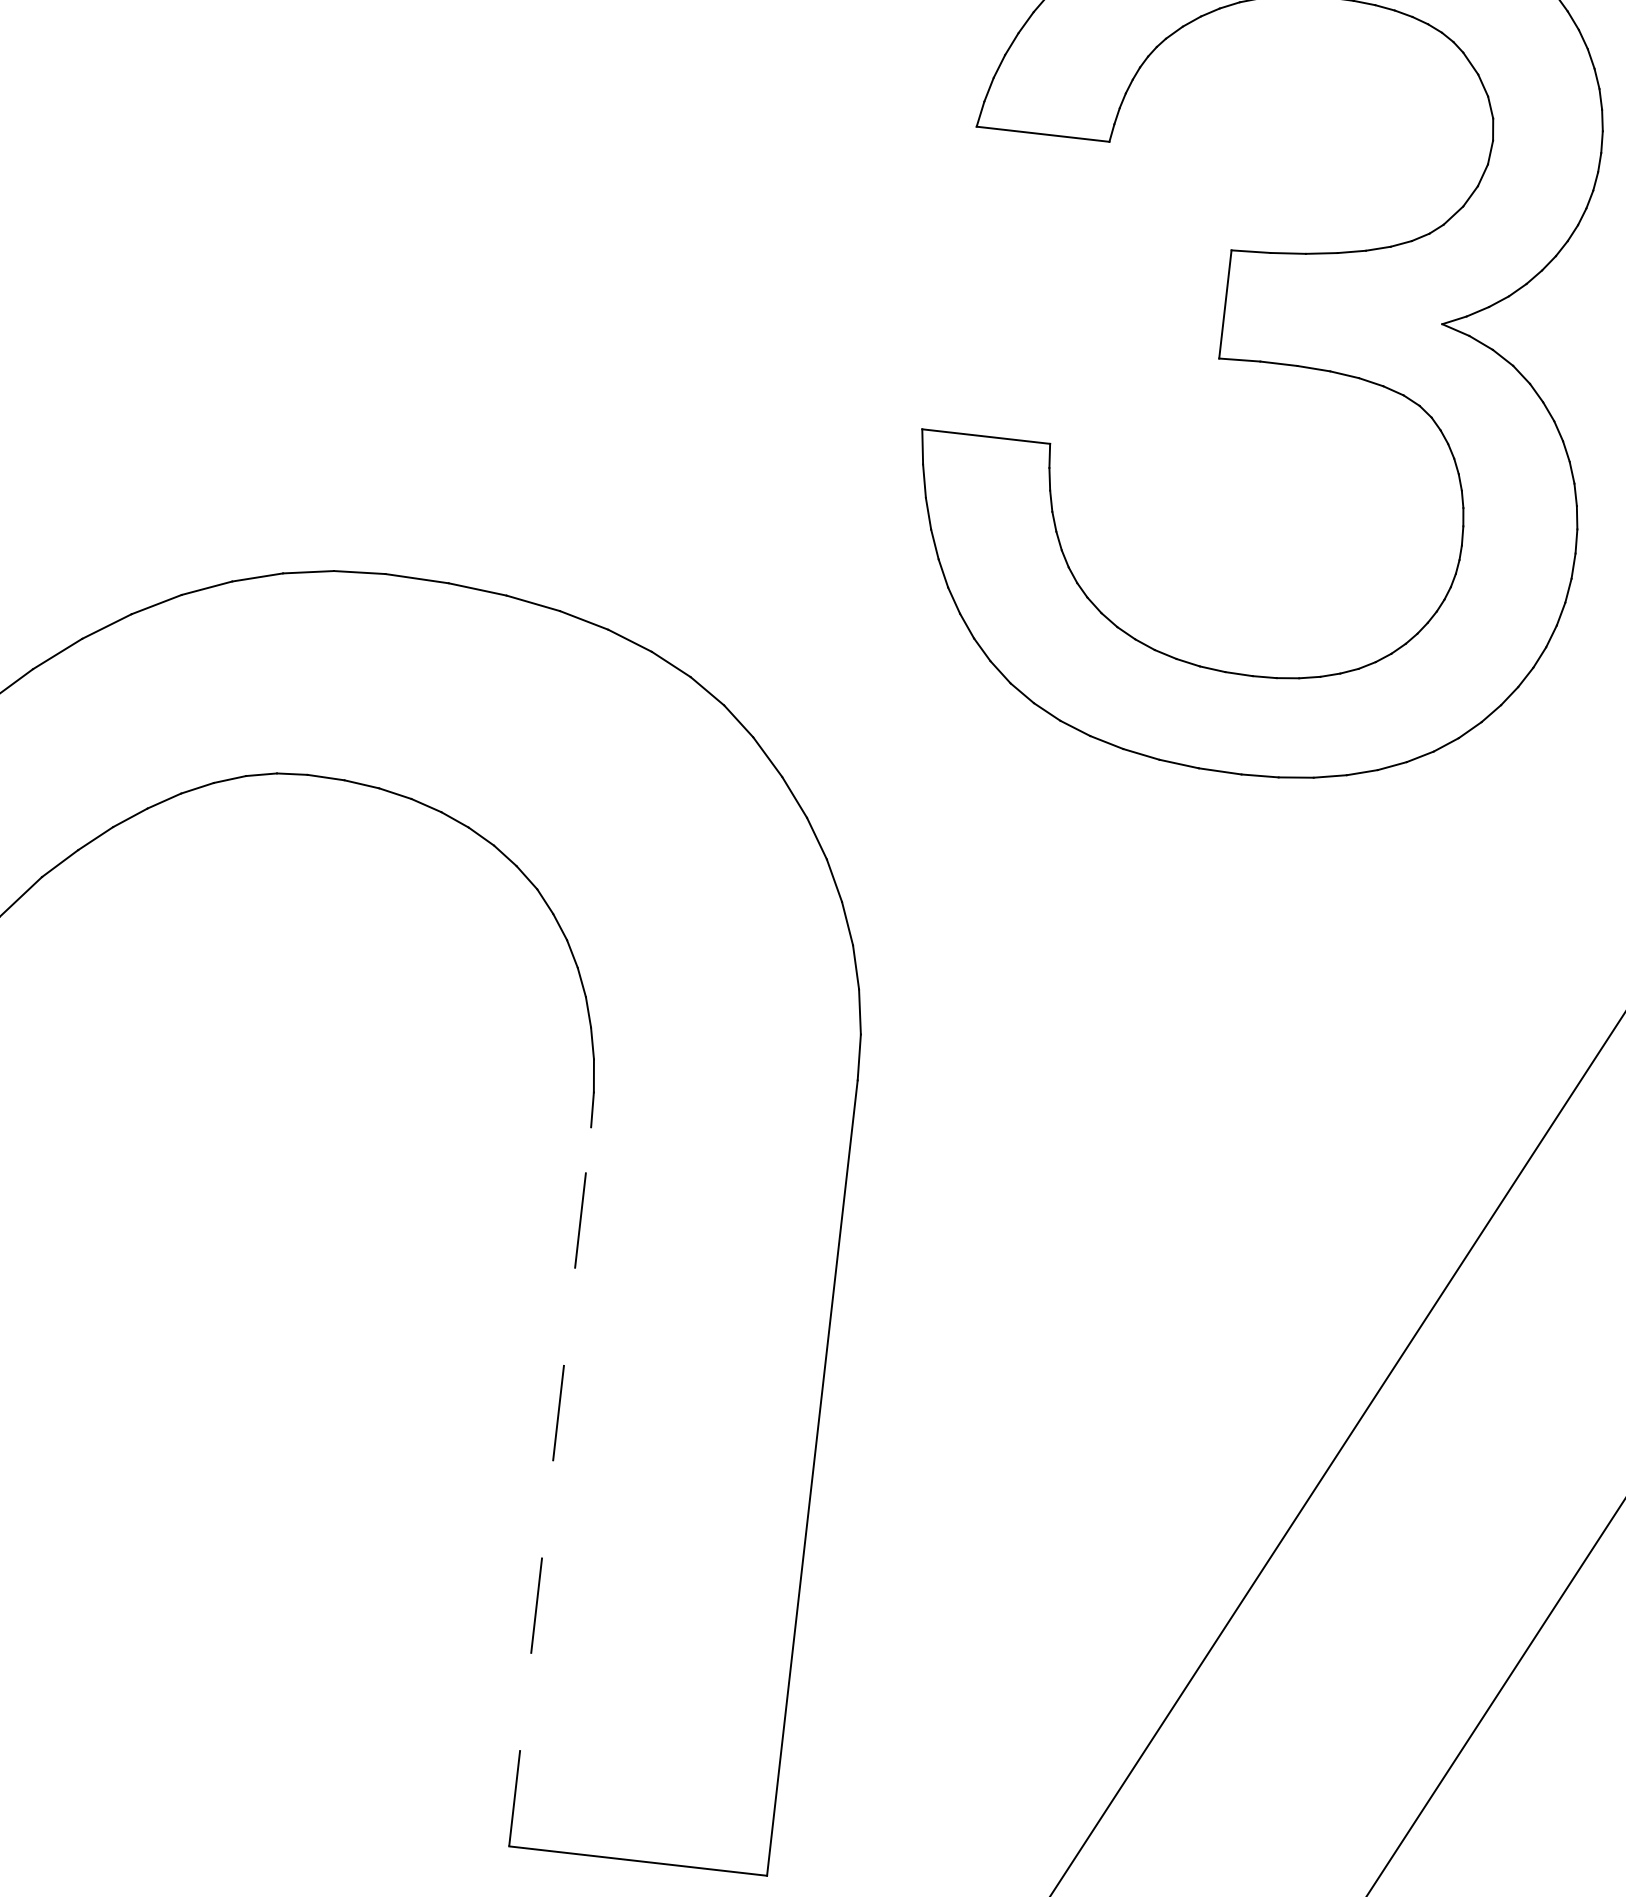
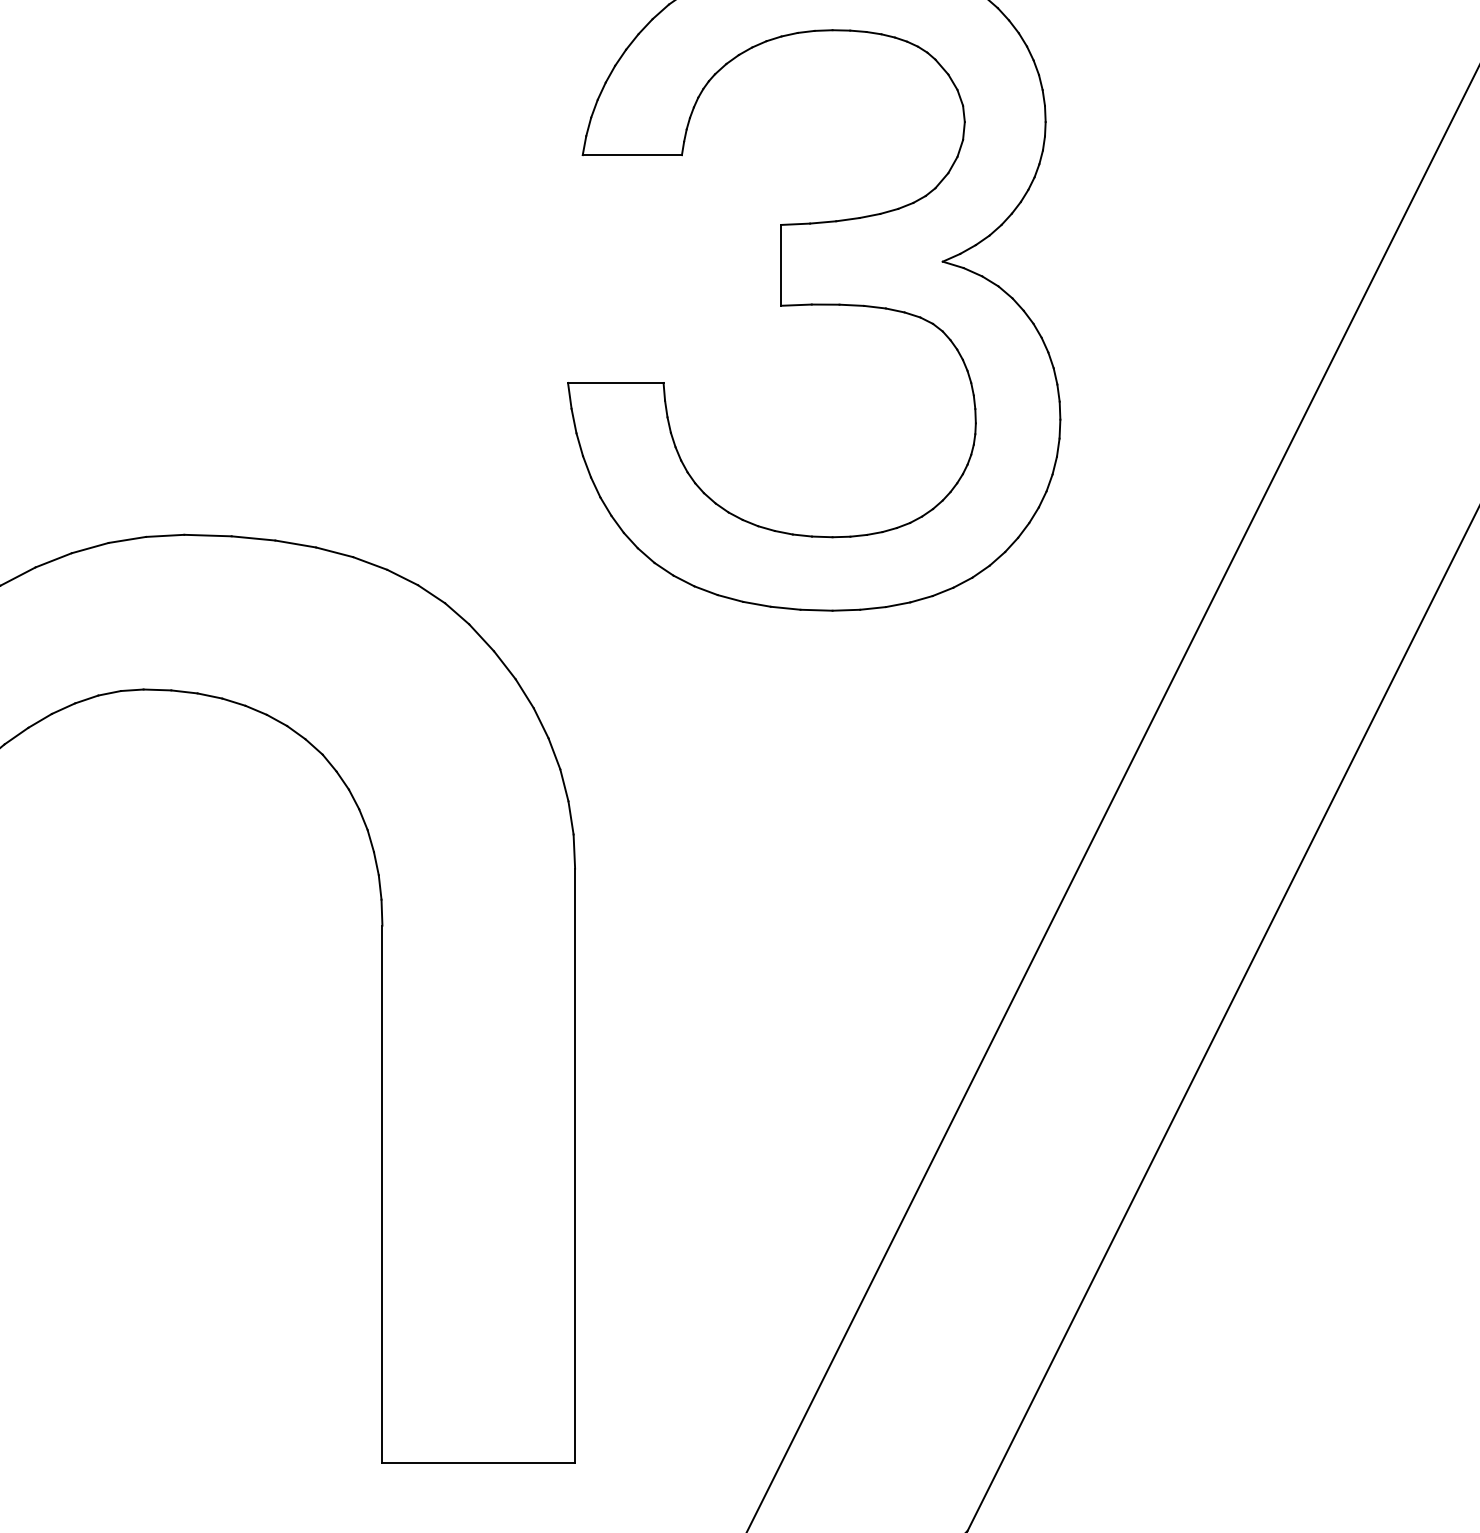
line: (550, 1487) -> (382, 1194), dashed -> solid

